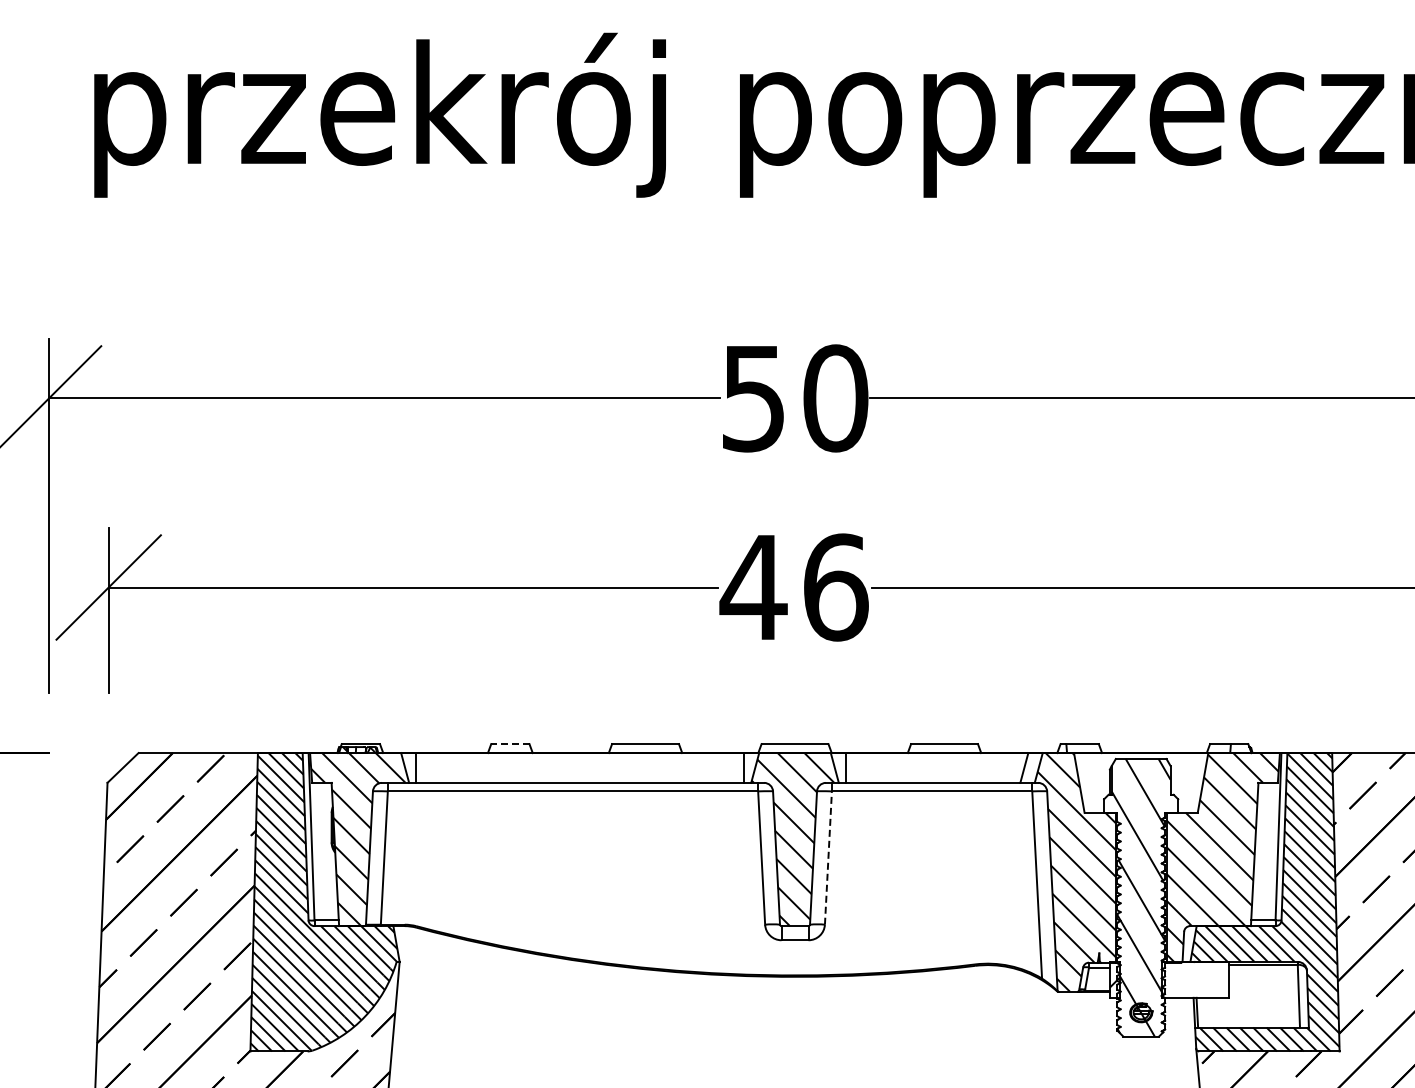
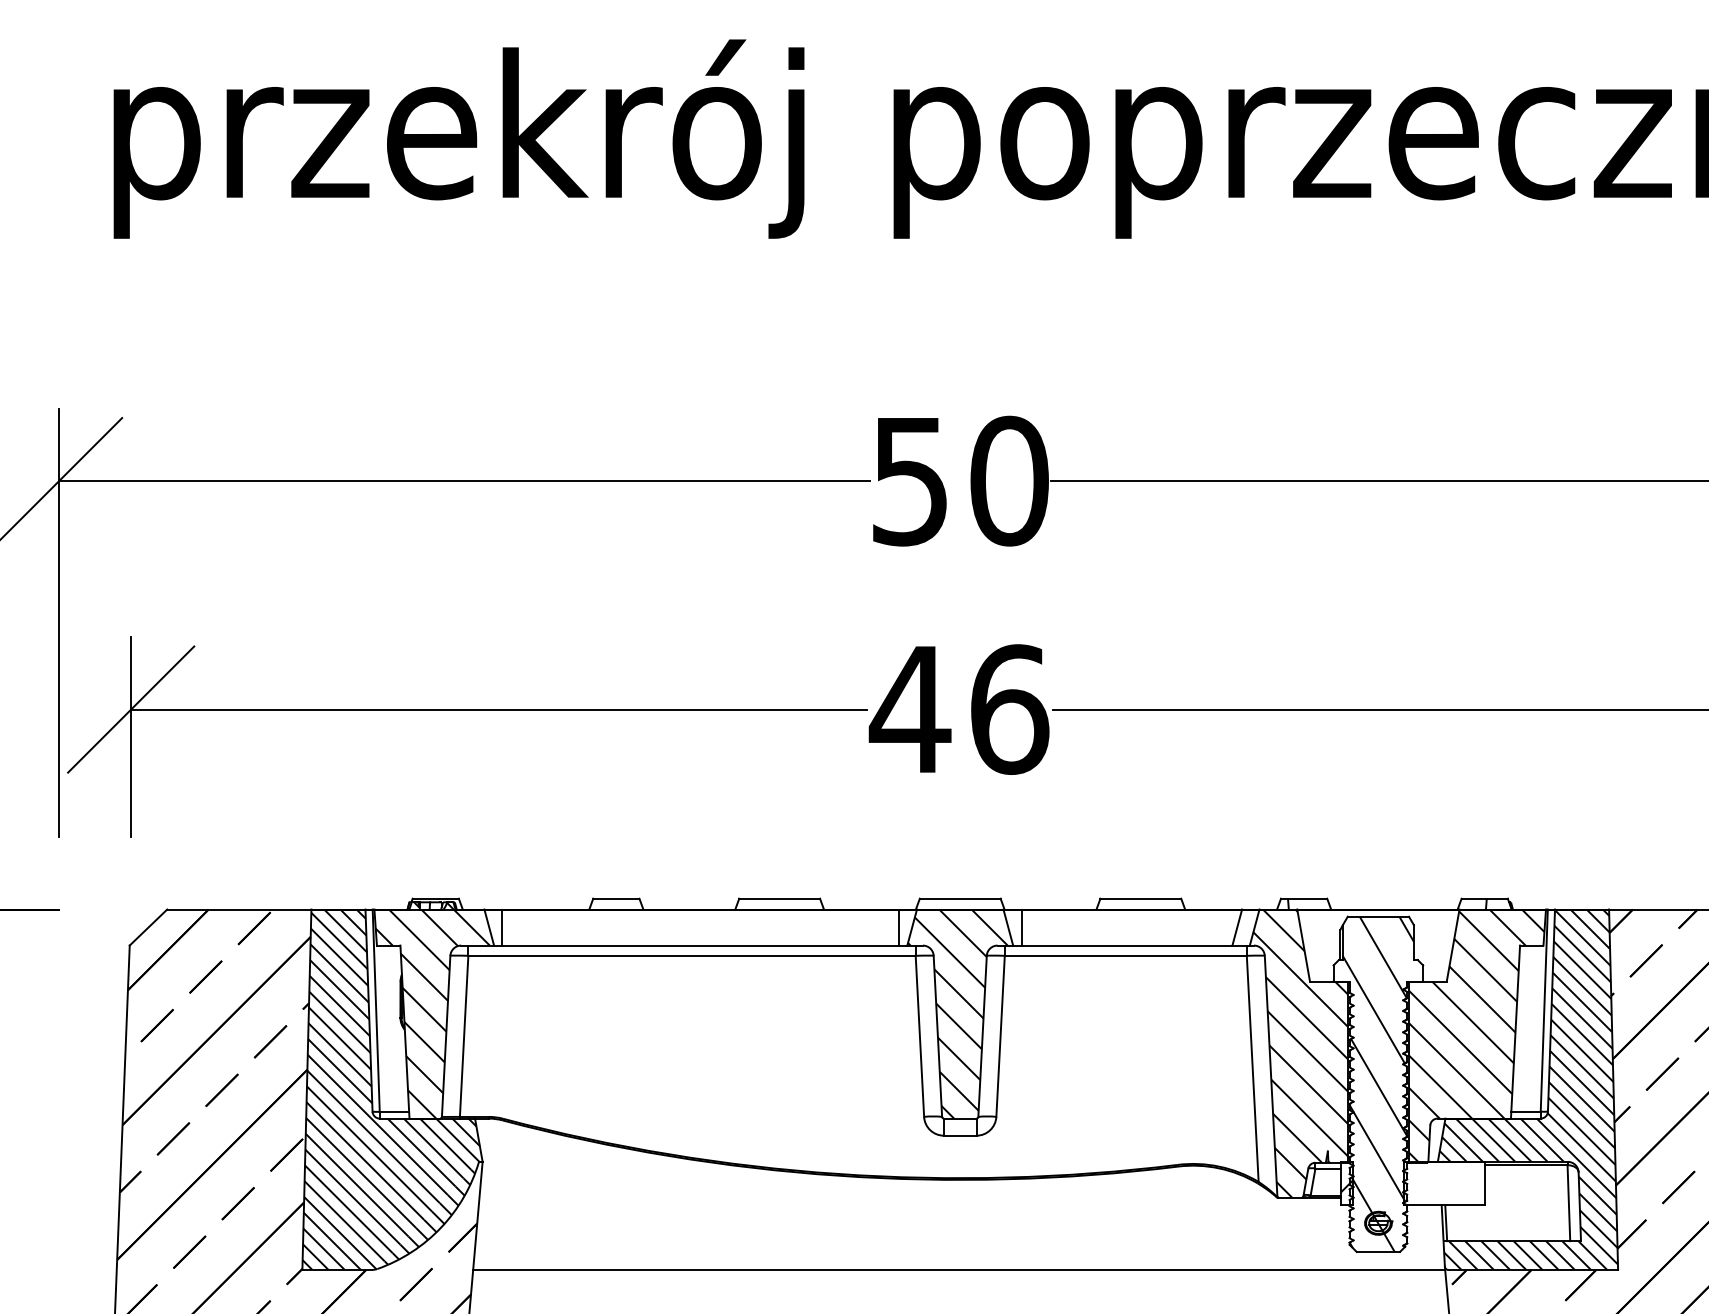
line: (509, 744) -> (615, 899), dashed -> solid
line: (828, 858) -> (1000, 1036), dashed -> solid
line: (793, 1051) -> (958, 1270), added

